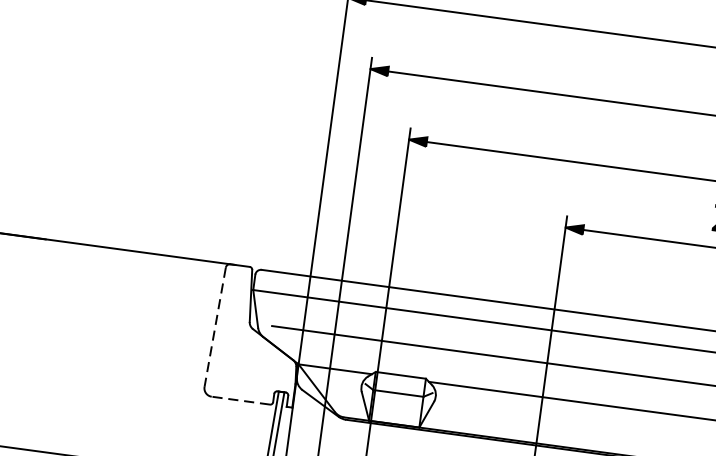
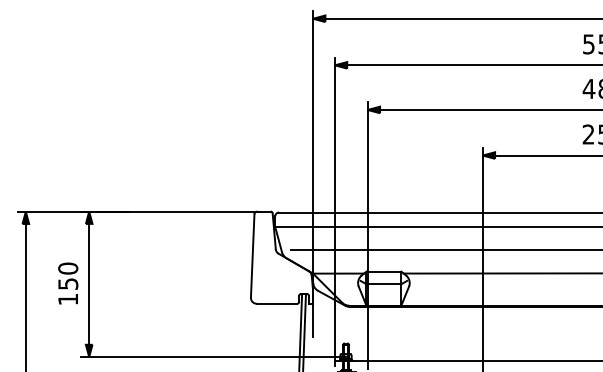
line: (214, 327) -> (252, 256), dashed -> solid
line: (240, 400) -> (276, 303), dashed -> solid

